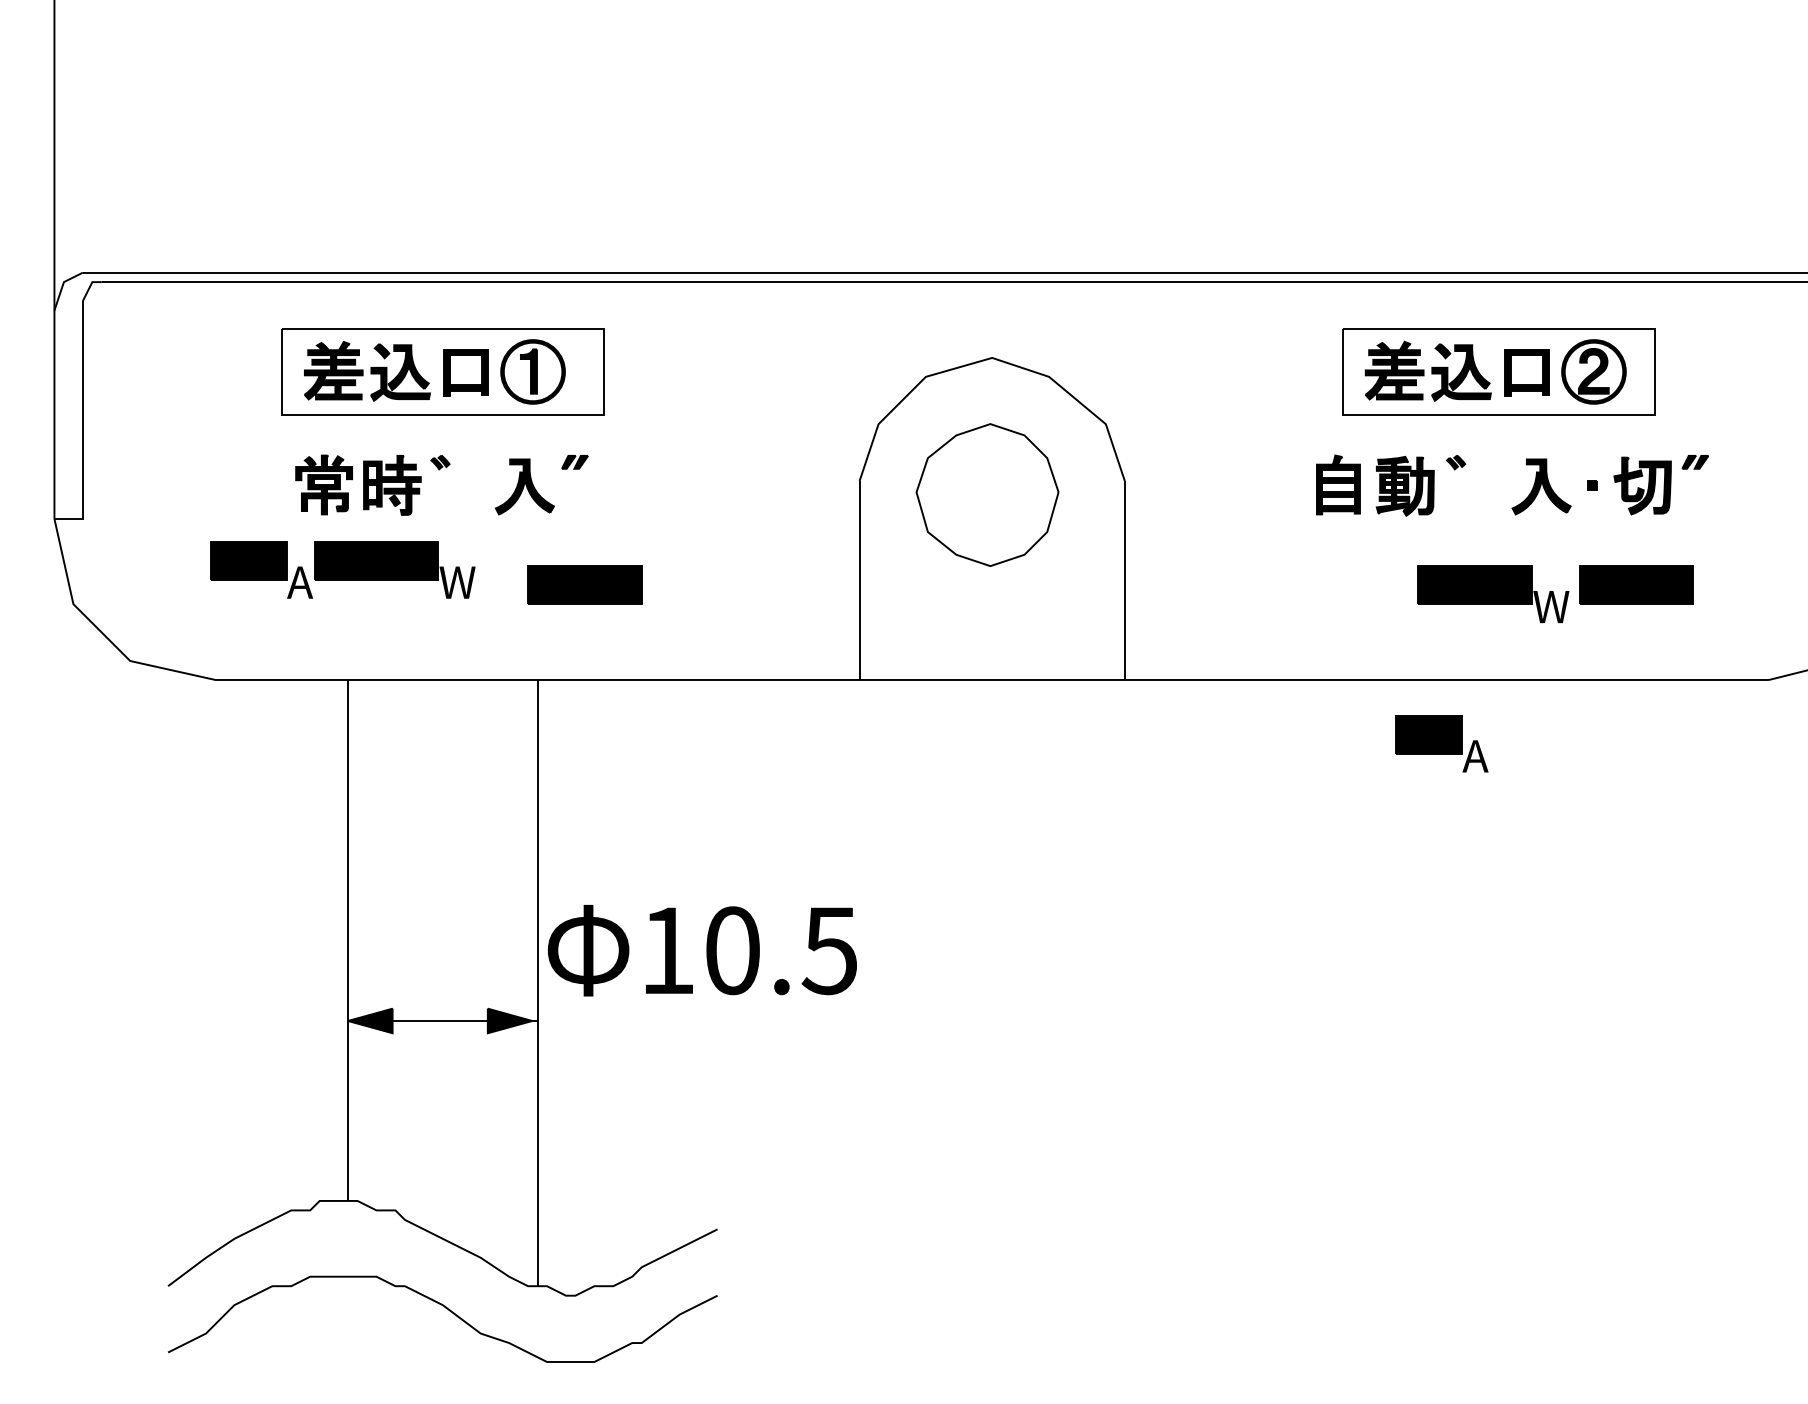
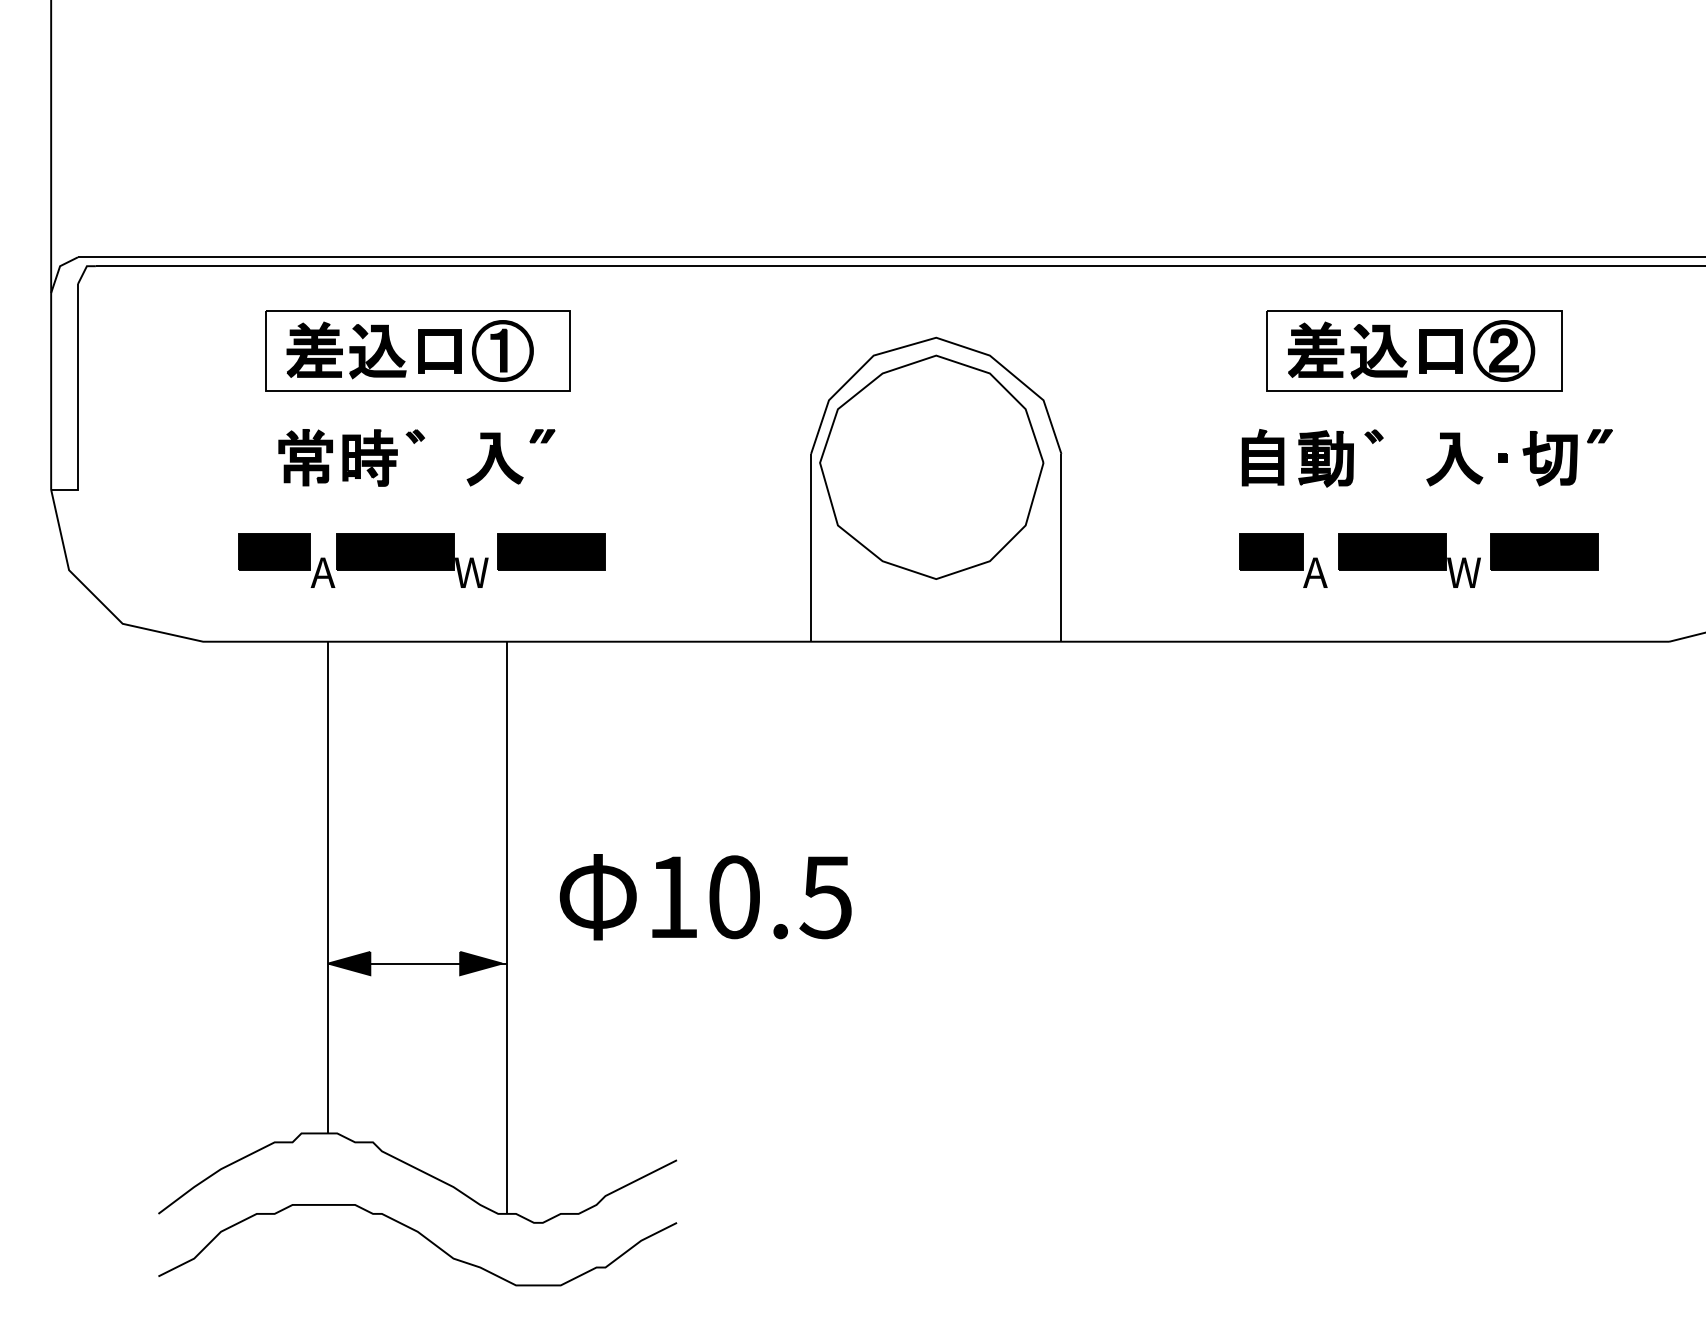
part: (987, 494) -> (931, 466), size x1.67
part: (342, 569) -> (363, 560), moved
part: (1441, 743) -> (1283, 560), moved
text: (702, 950) -> (705, 897), moved

